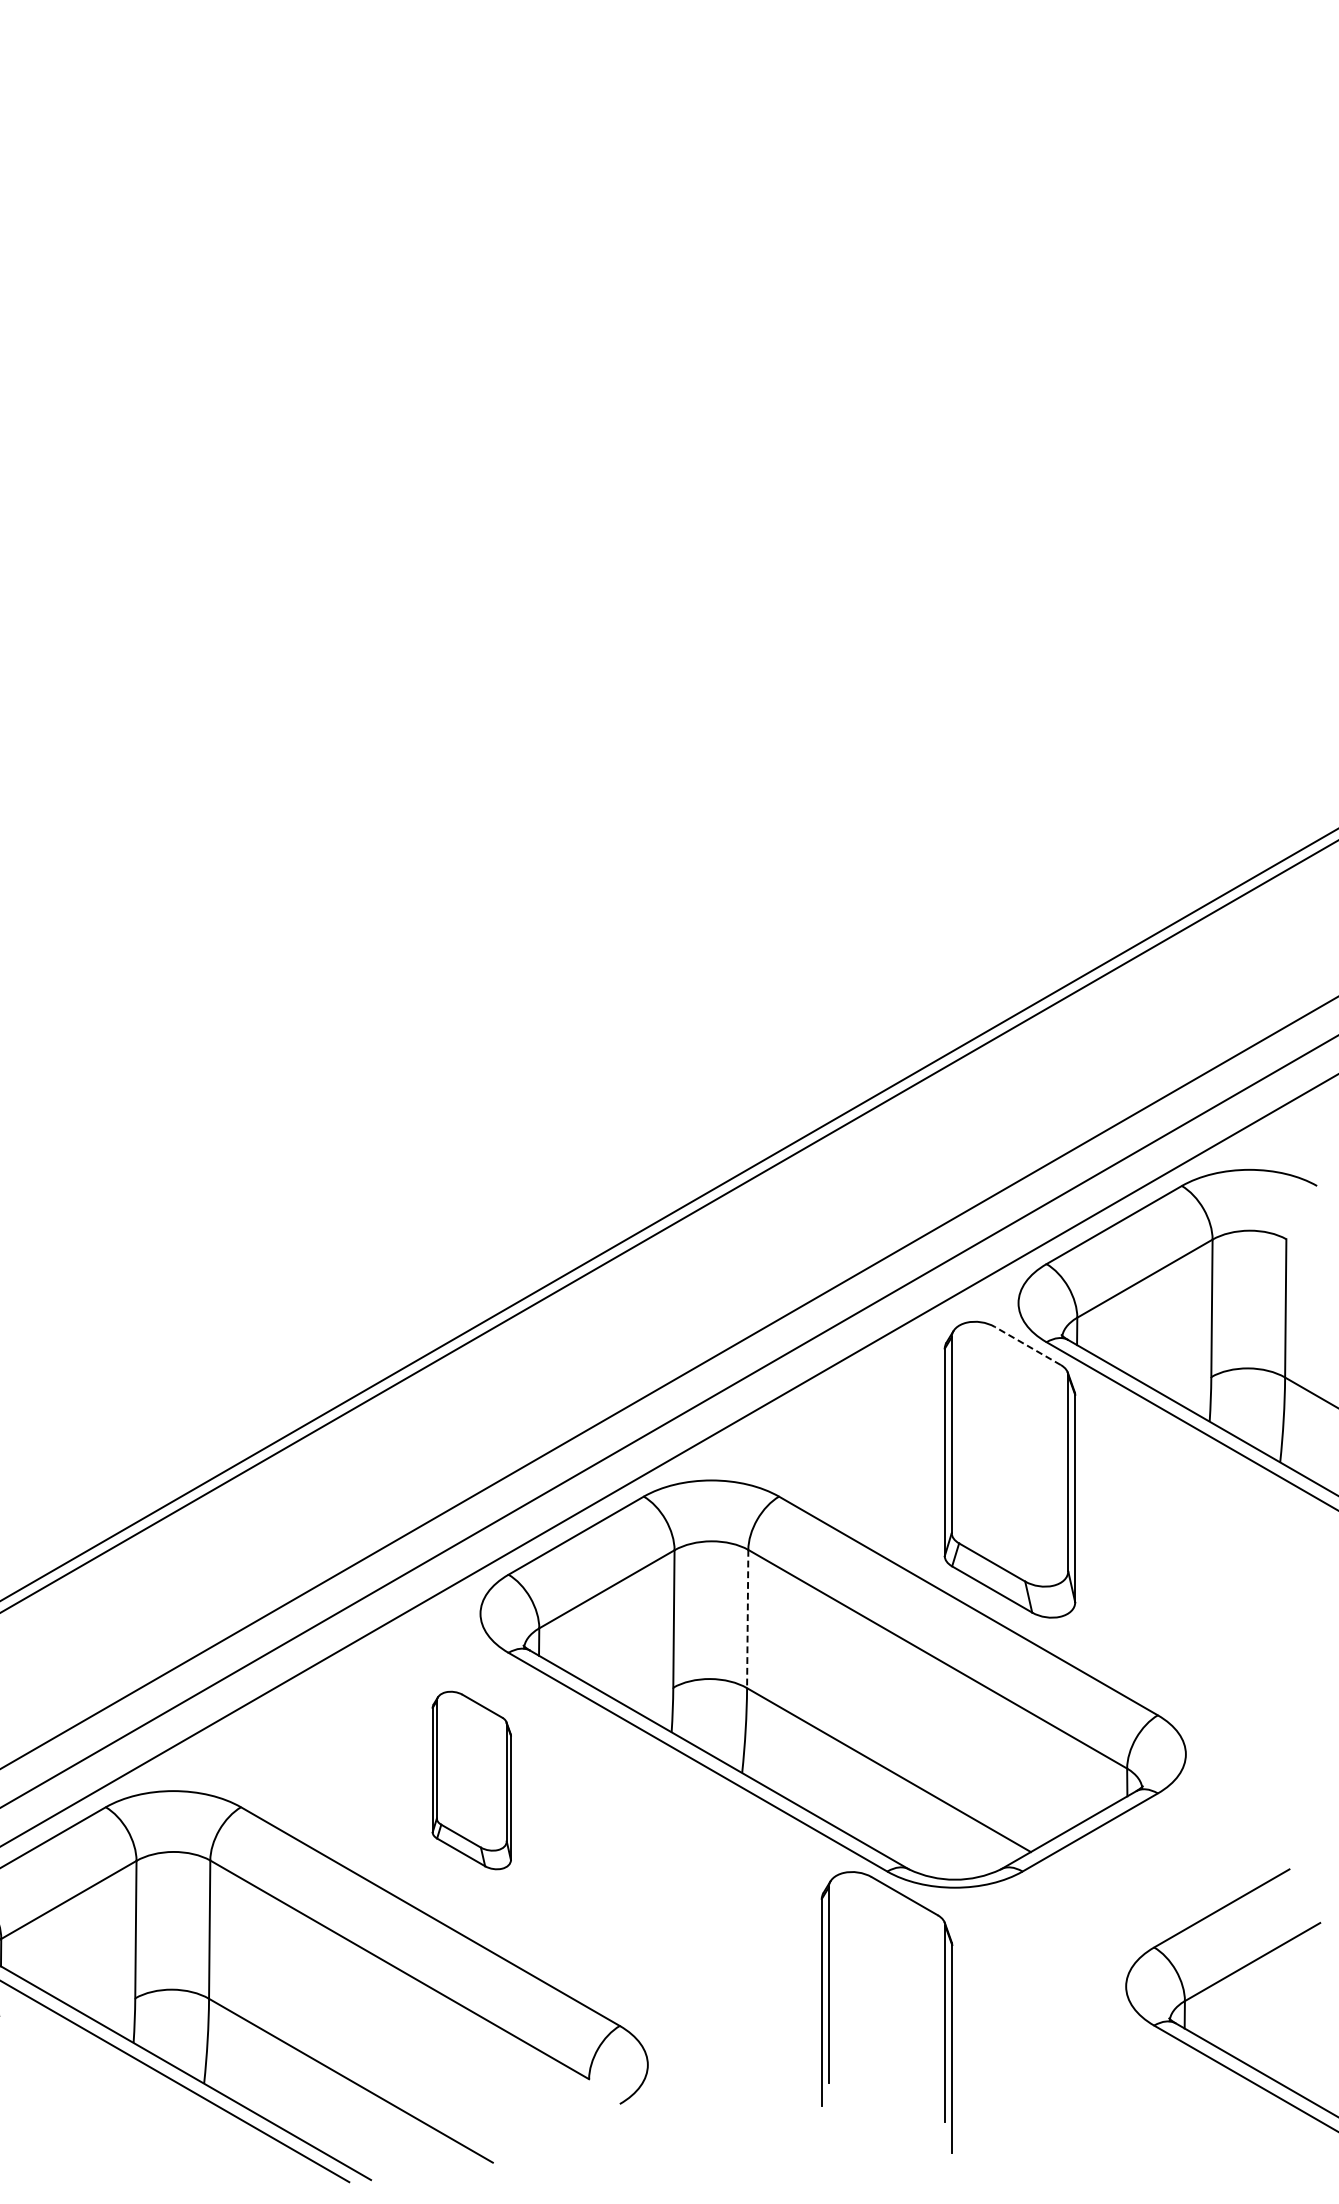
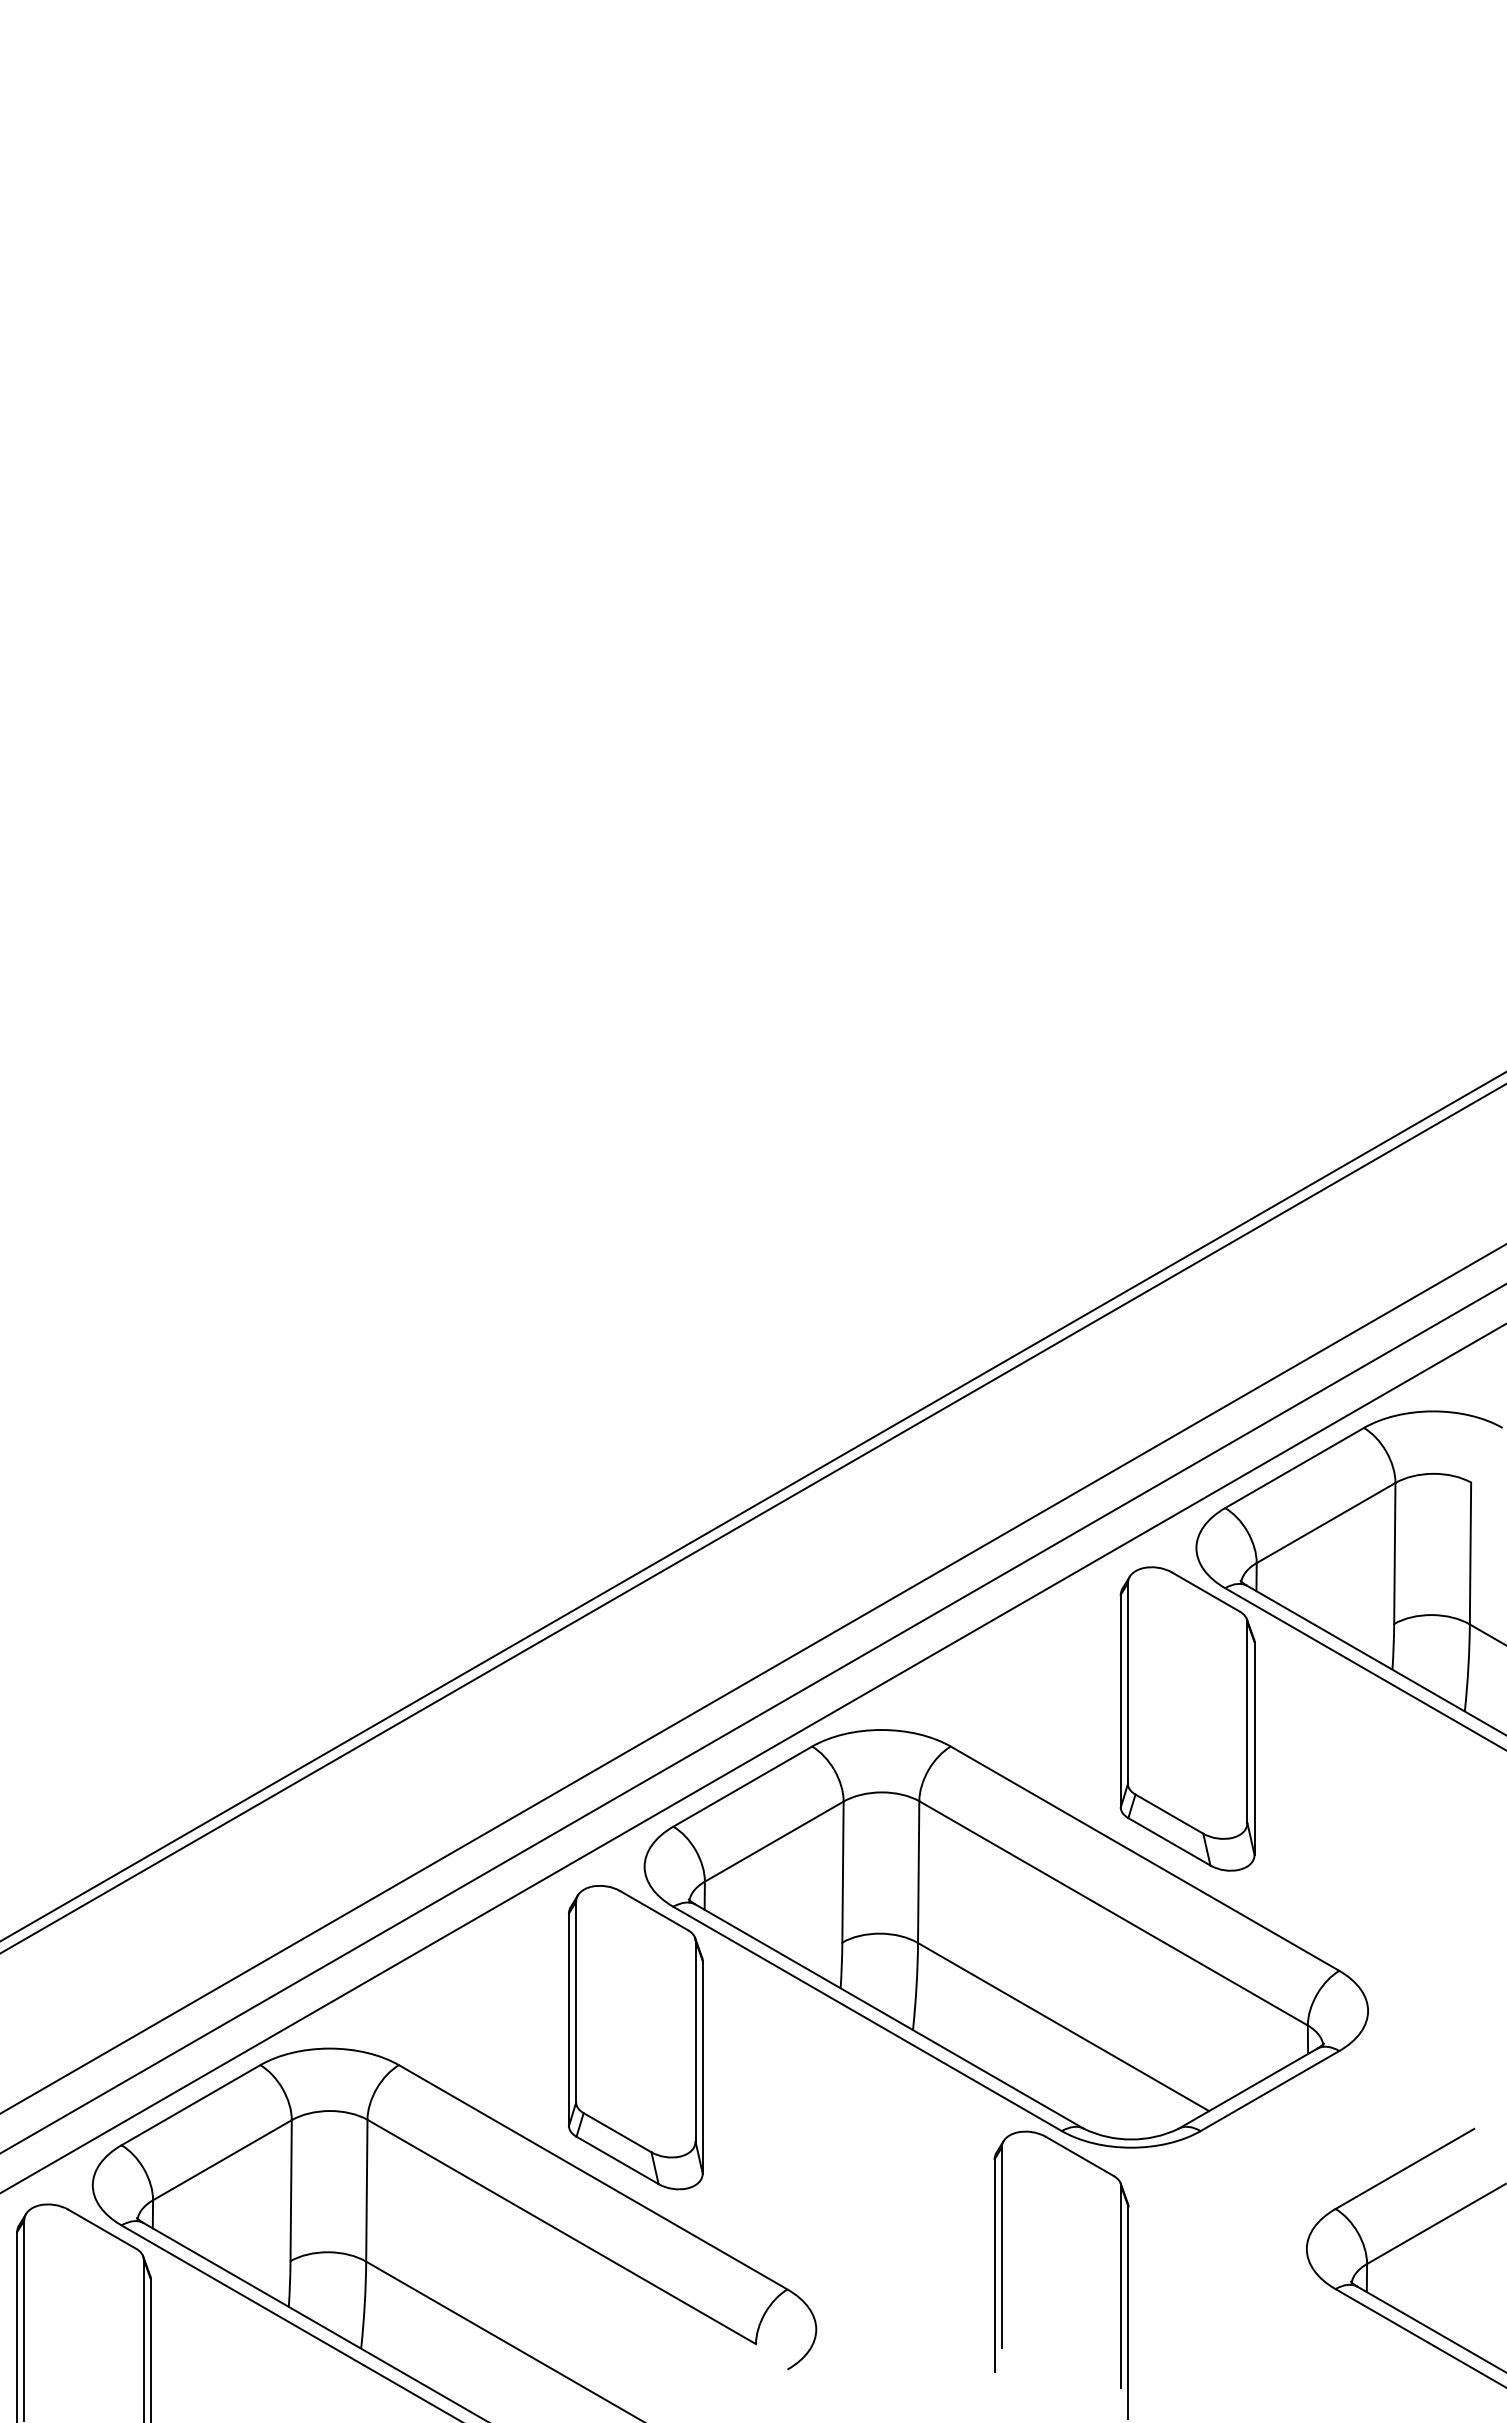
line: (1027, 1345) -> (1205, 1591), dashed -> solid
line: (747, 1619) -> (918, 1872), dashed -> solid
part: (471, 1780) -> (635, 2037), size x1.67

